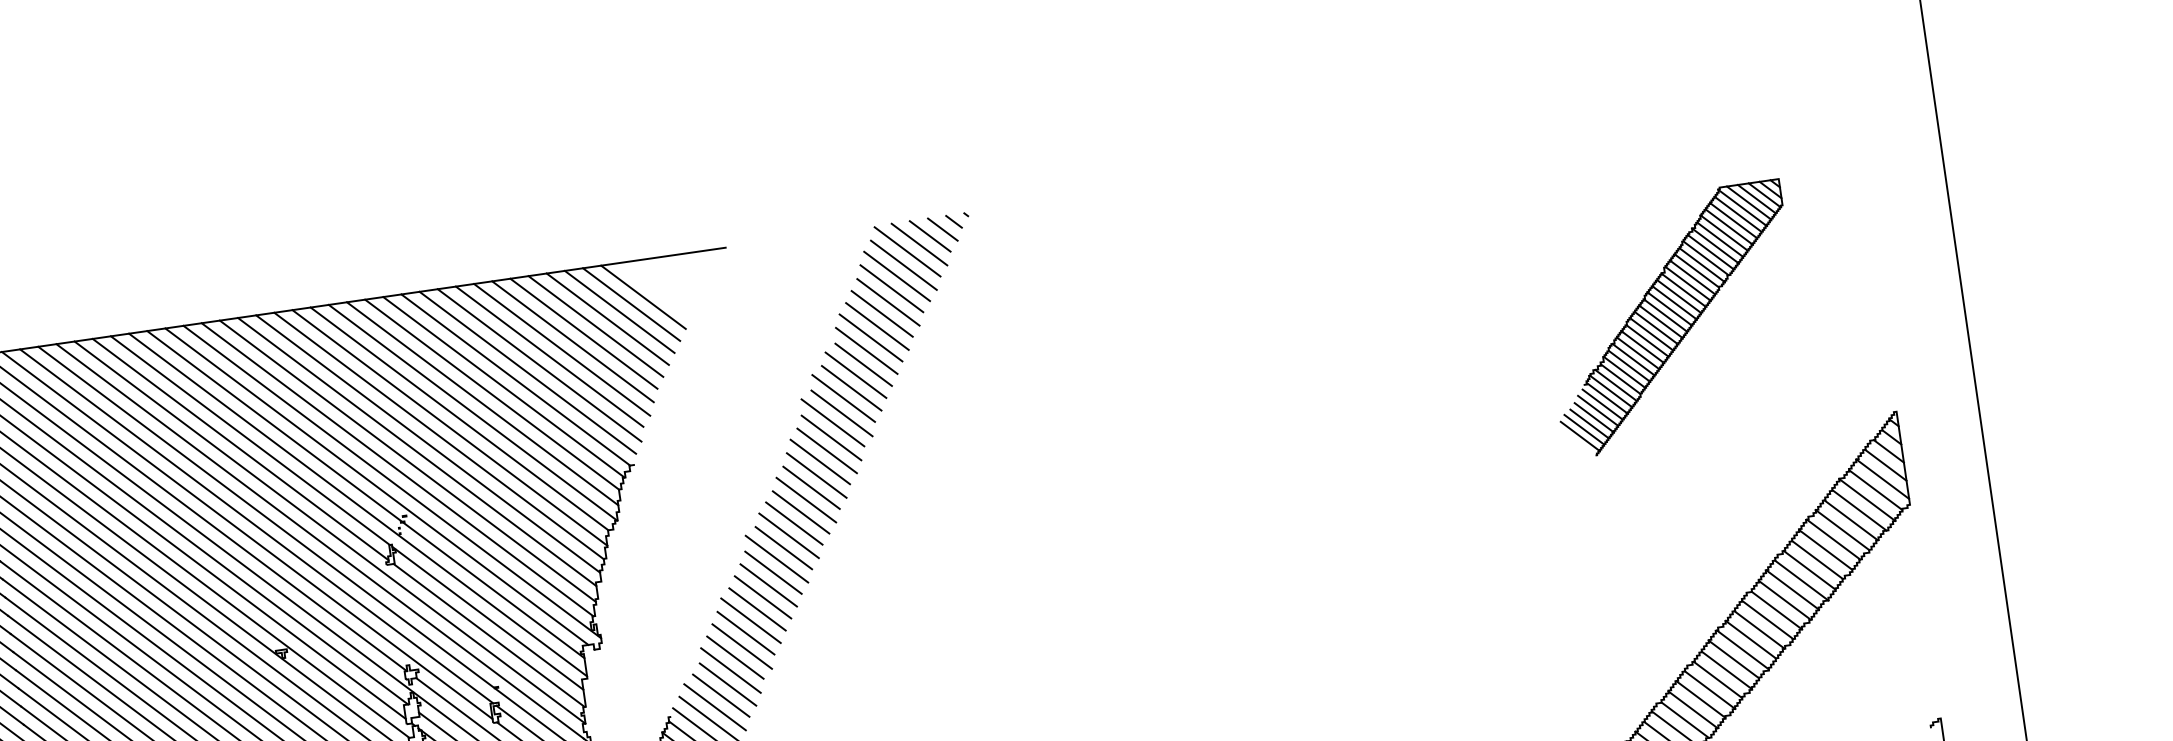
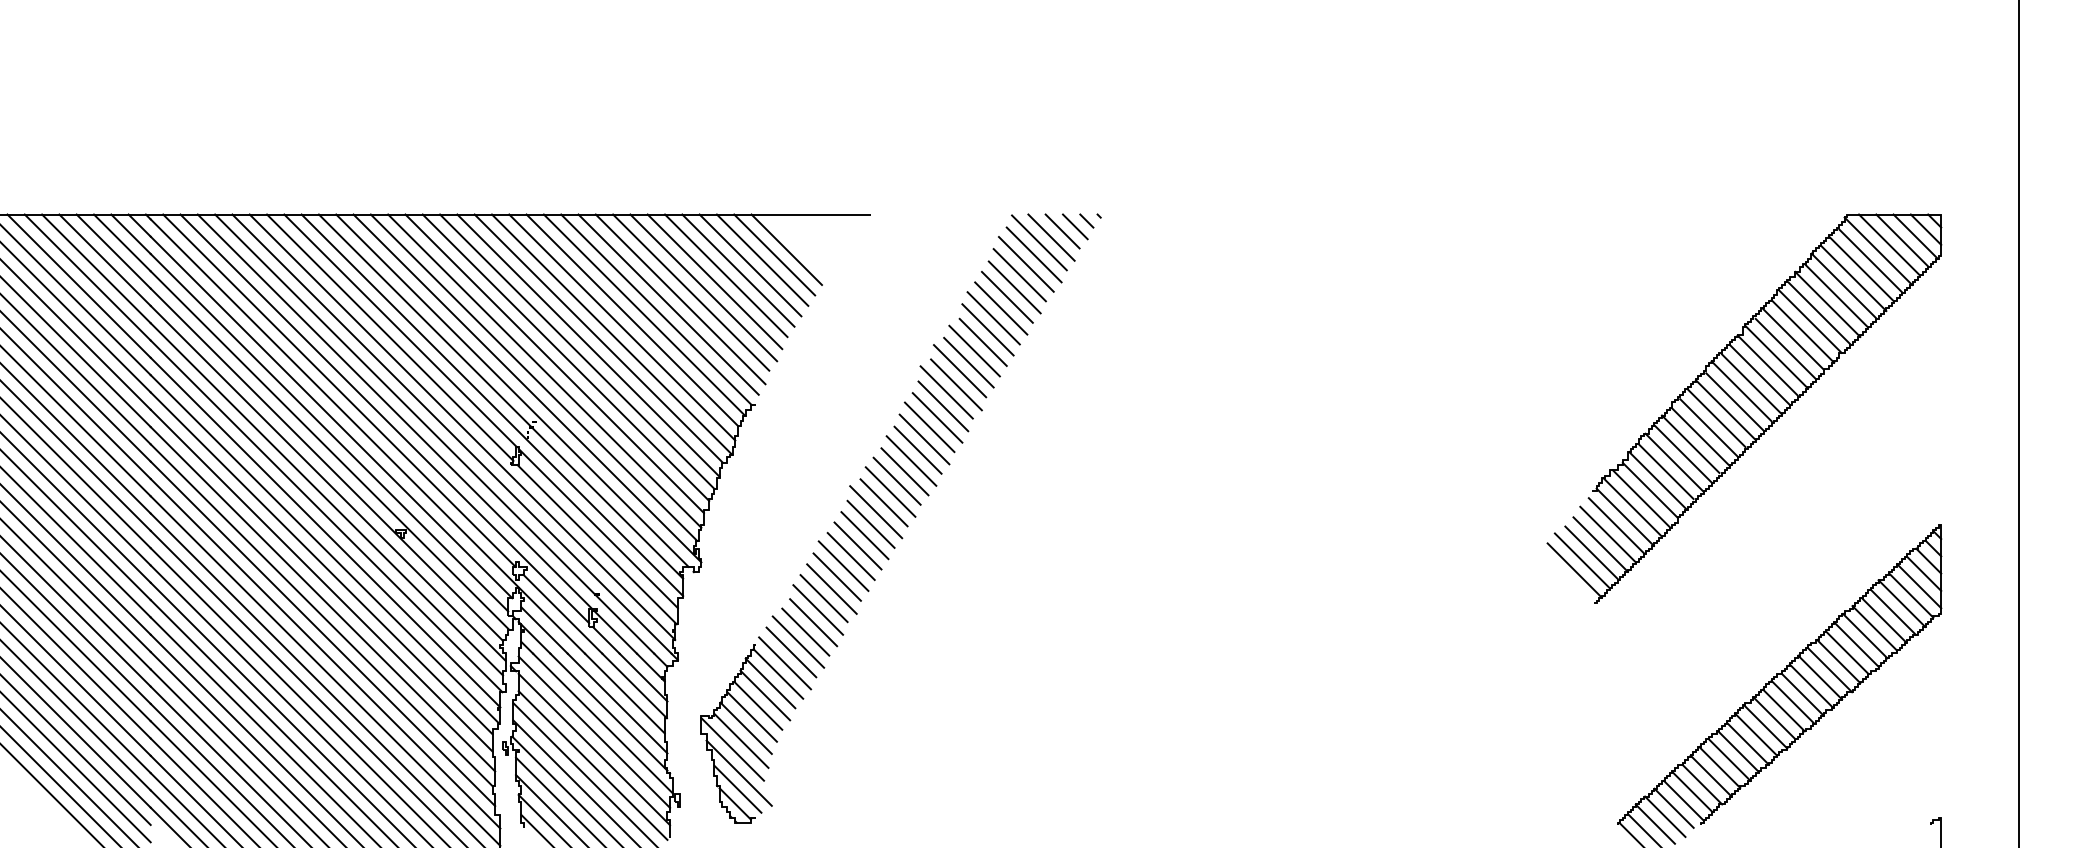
part: (1672, 319) -> (1744, 408), size x1.67

